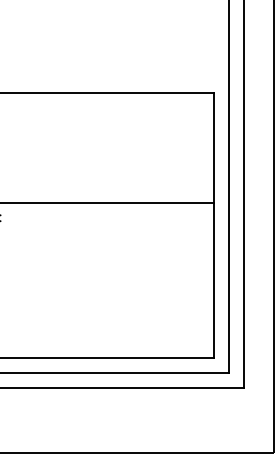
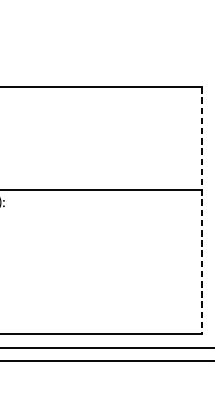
line: (214, 225) -> (202, 210), solid -> dashed

